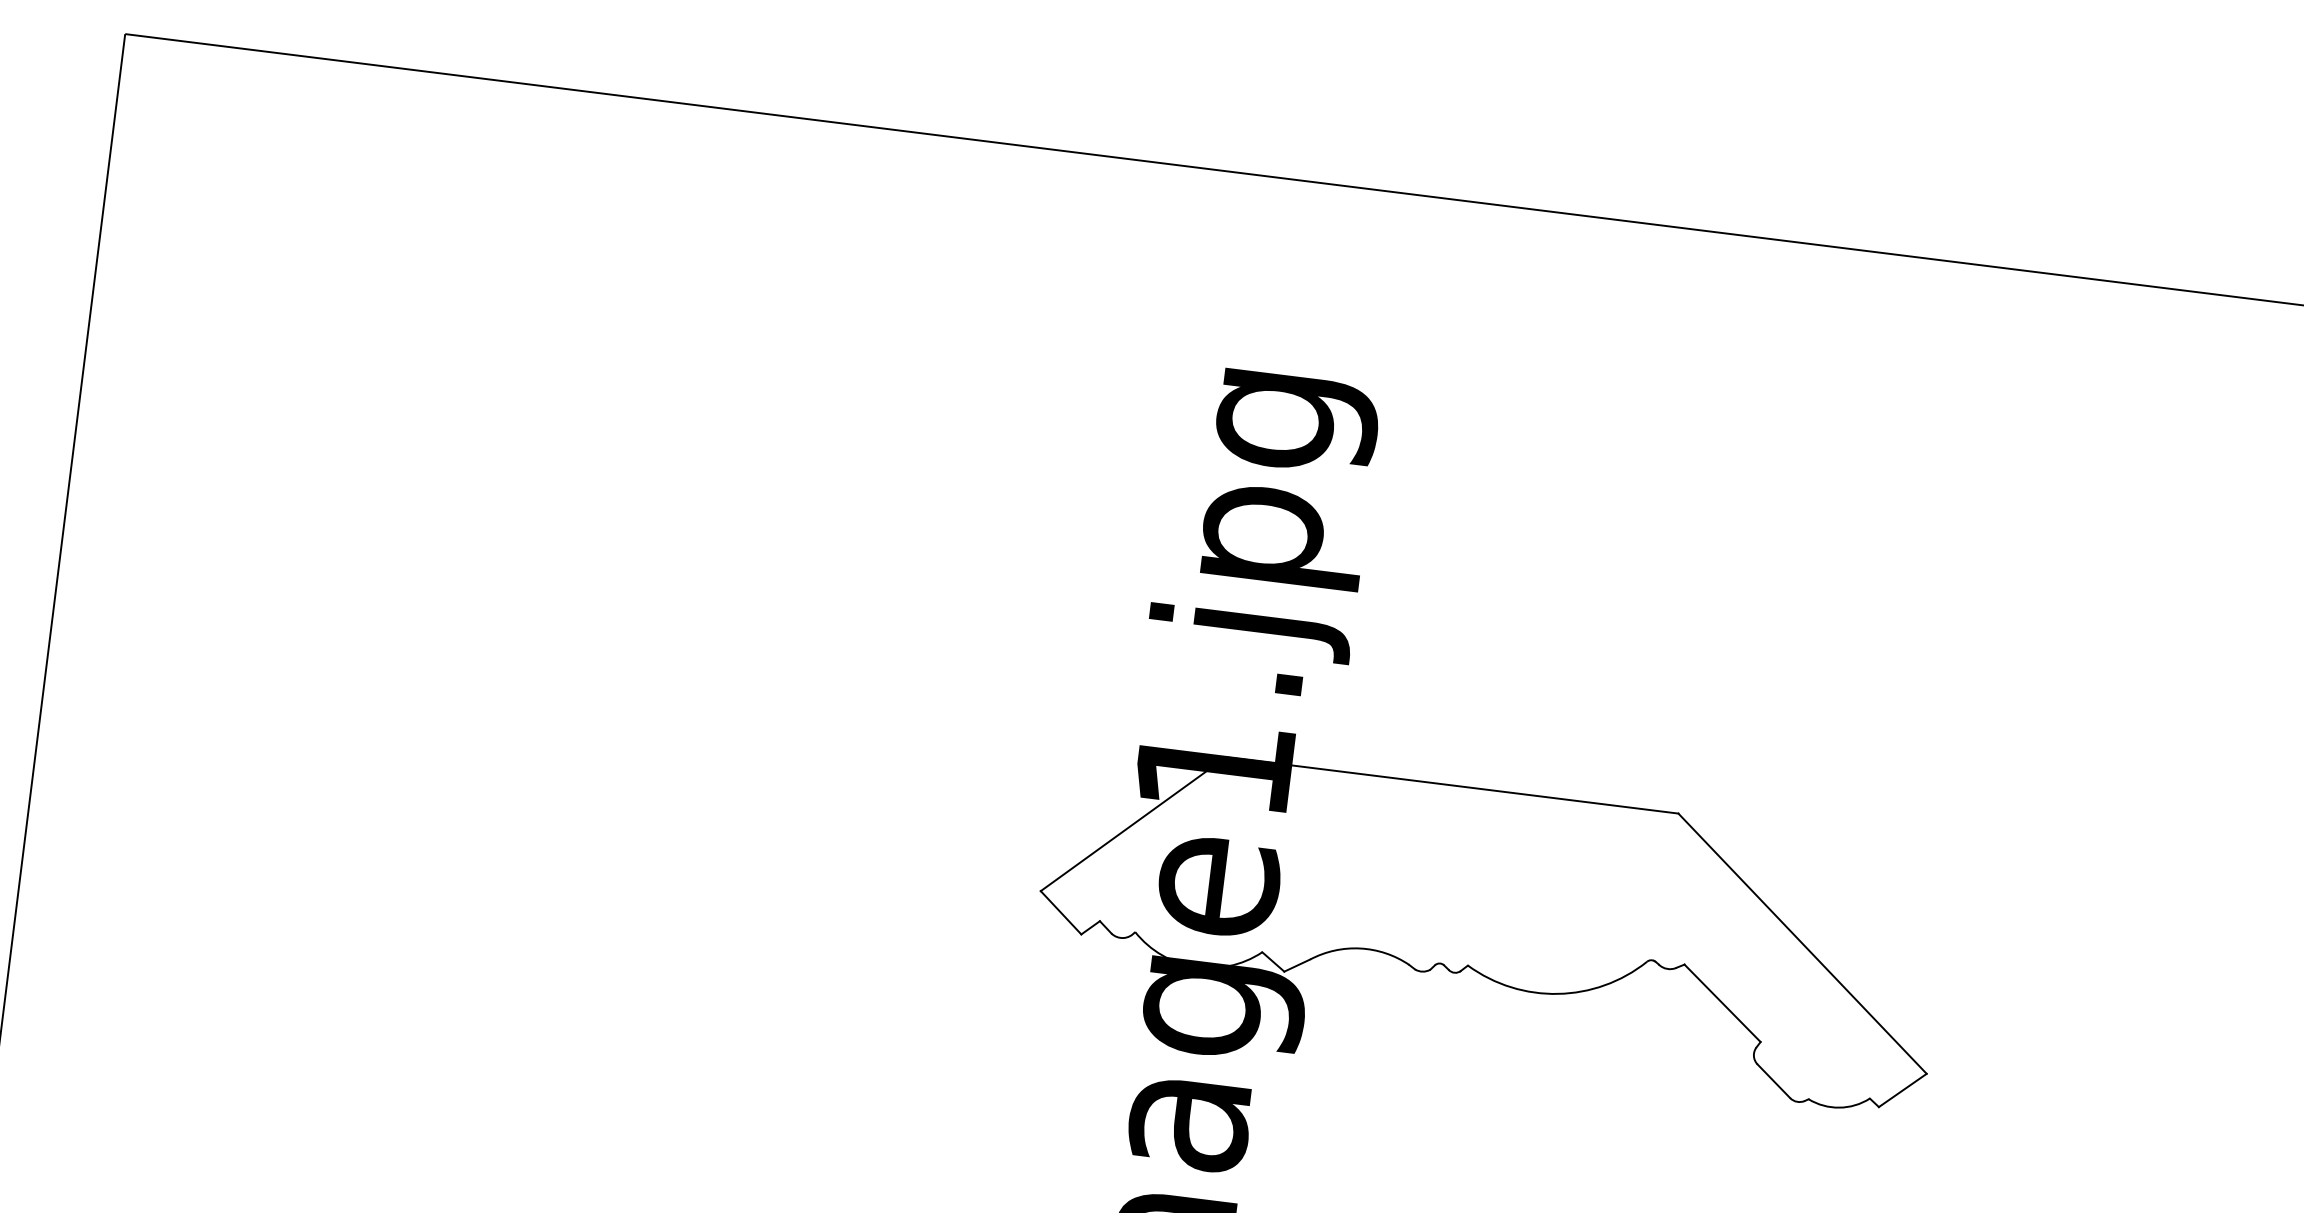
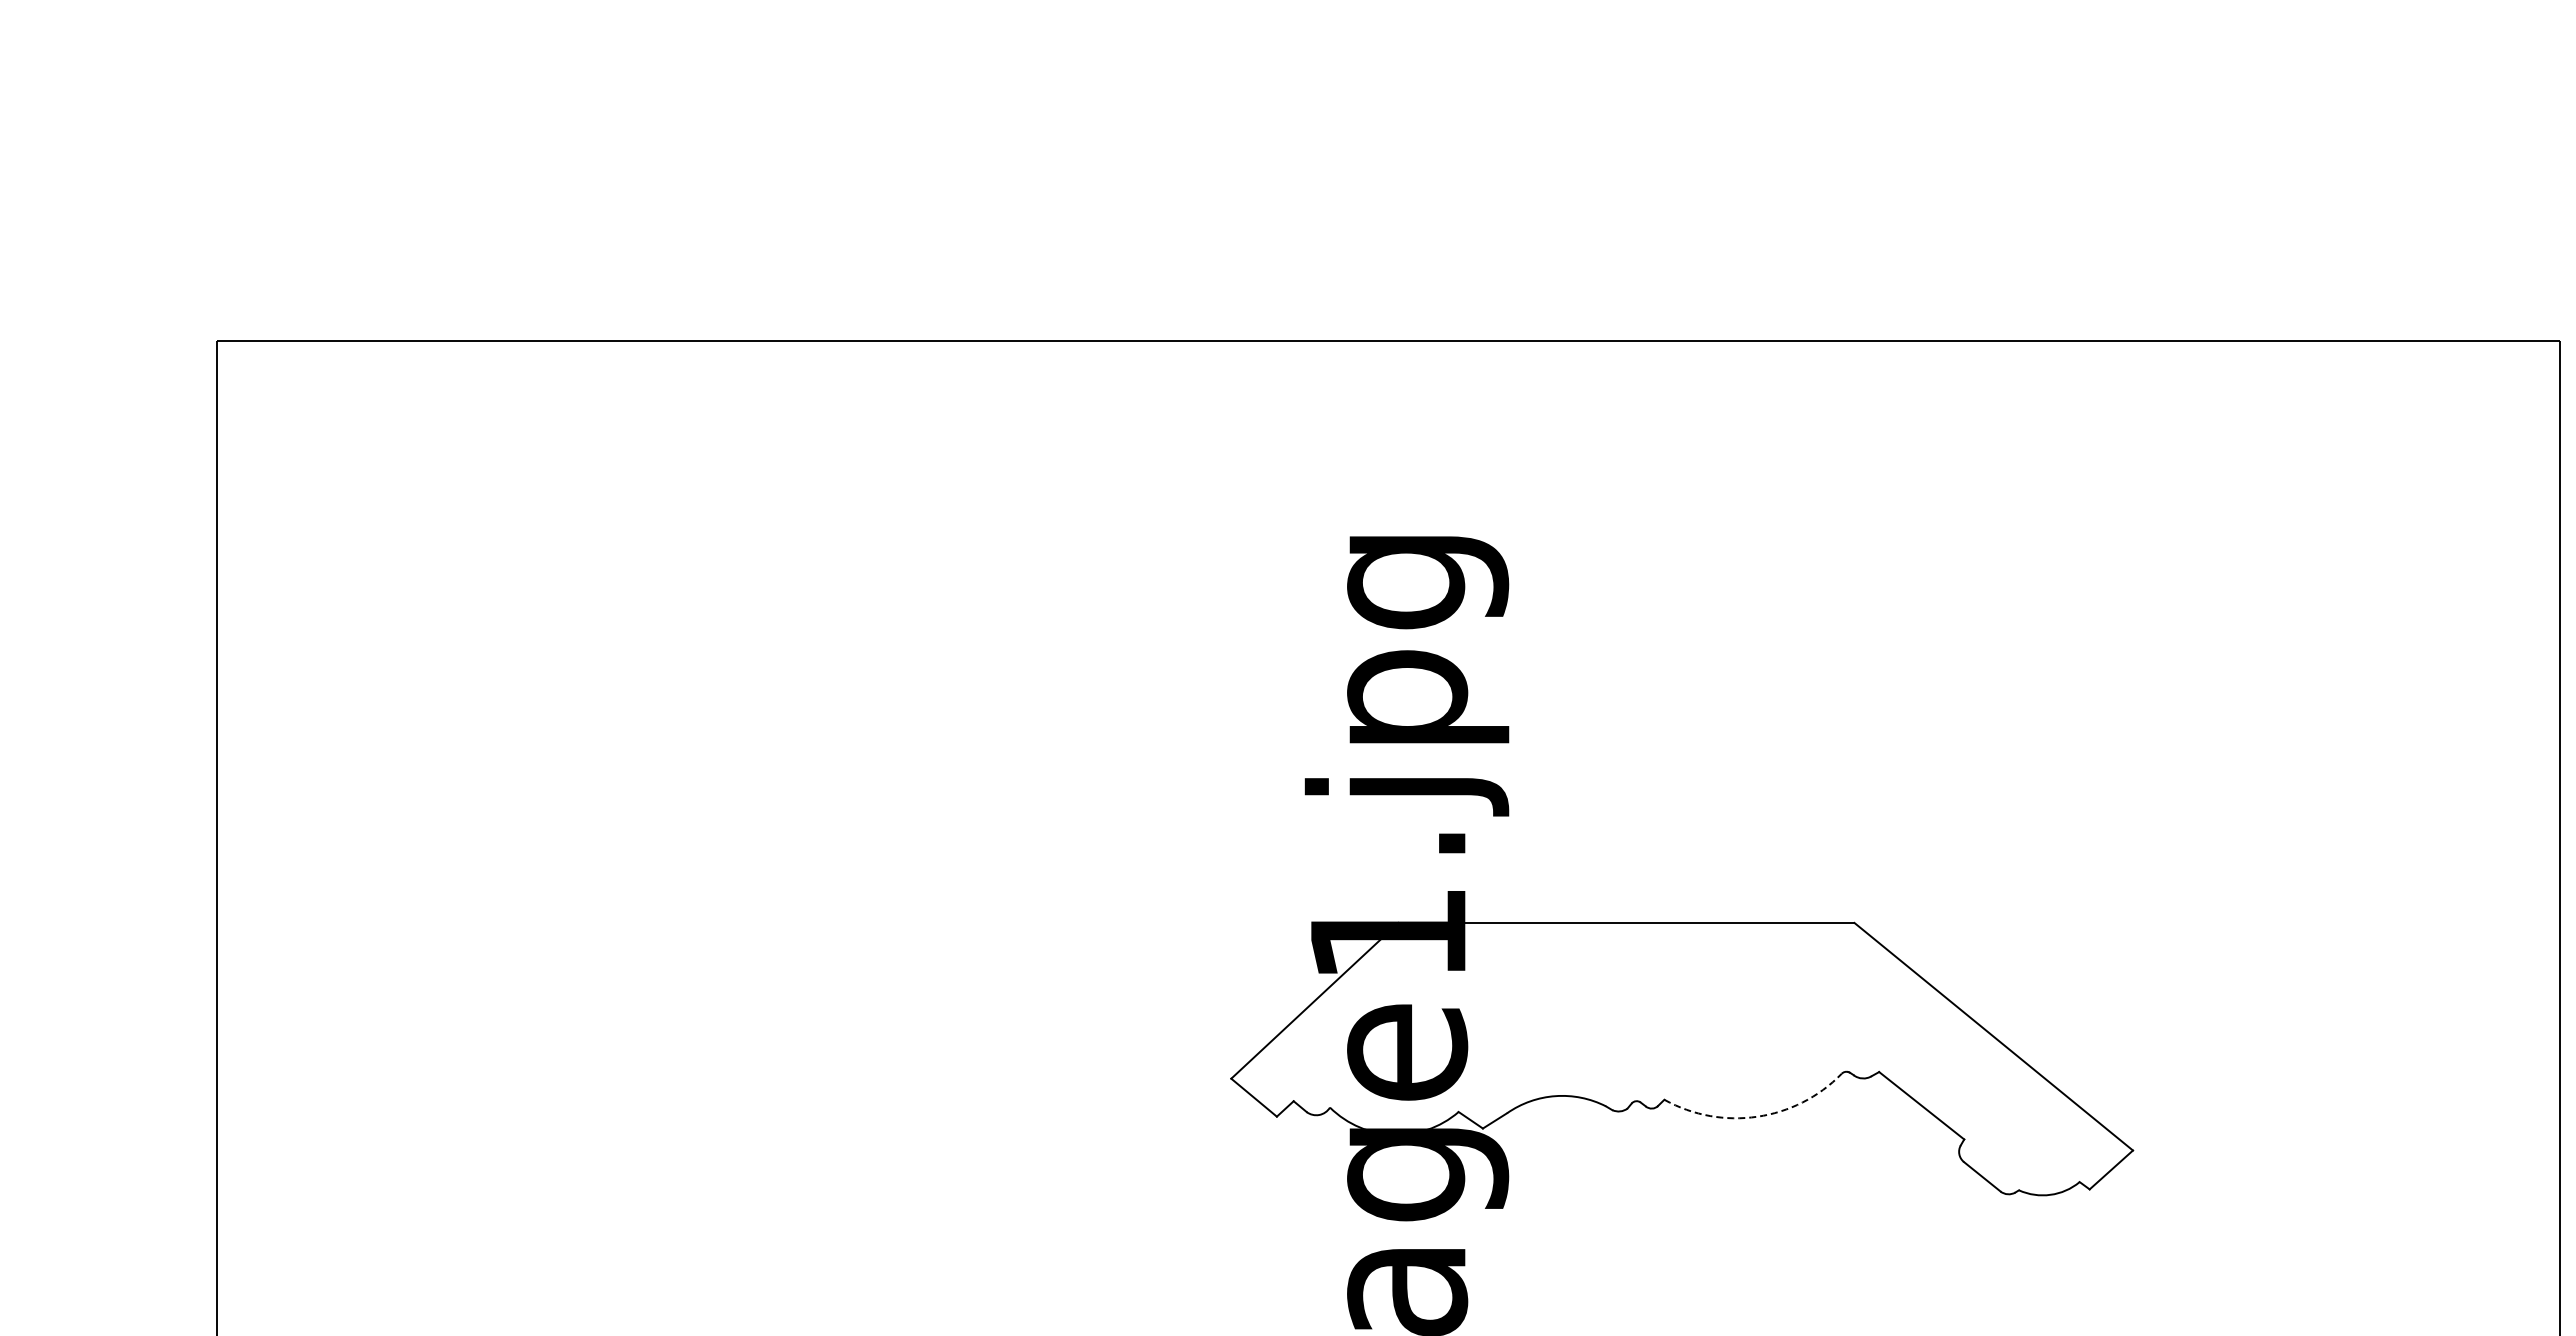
arc: (1558, 993) -> (1757, 1116), solid -> dashed

